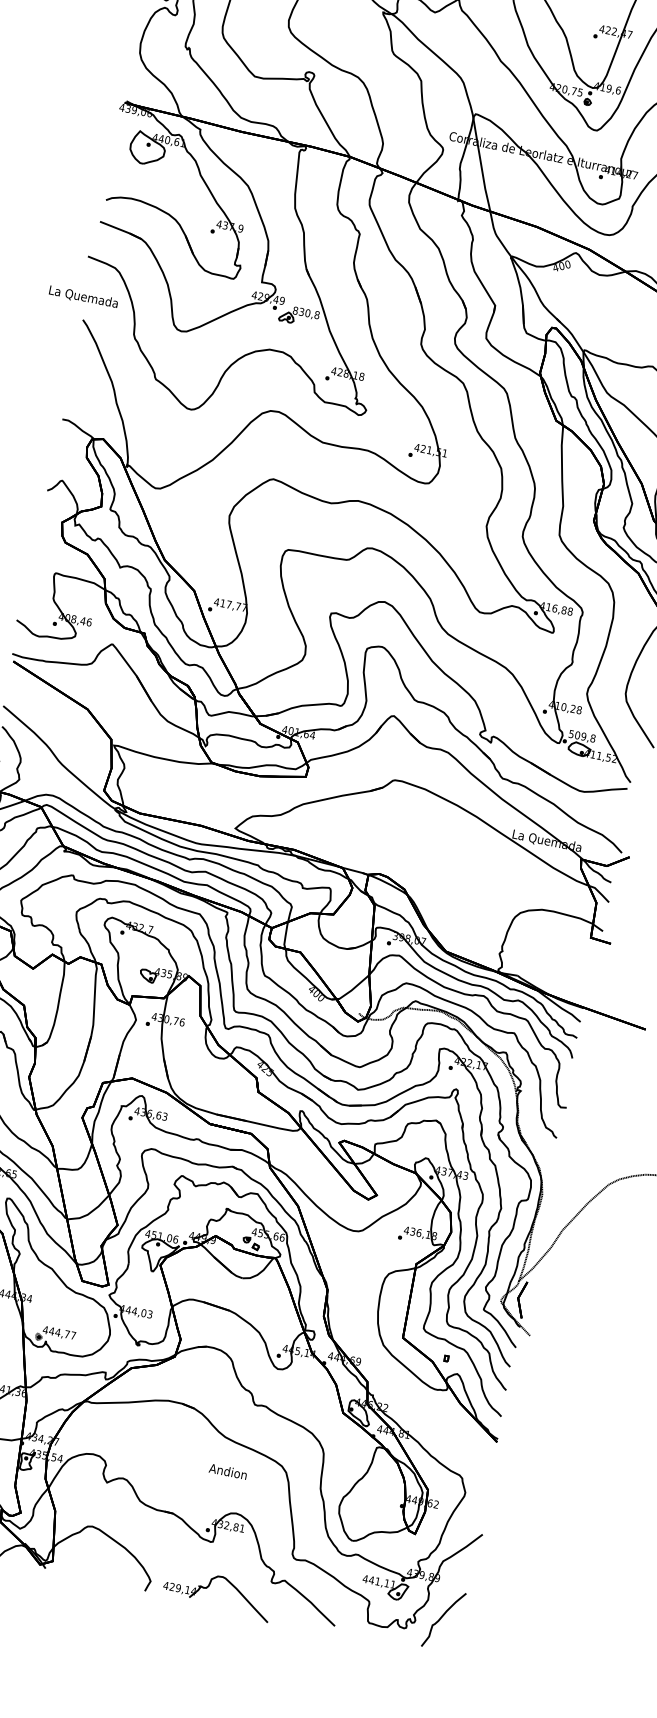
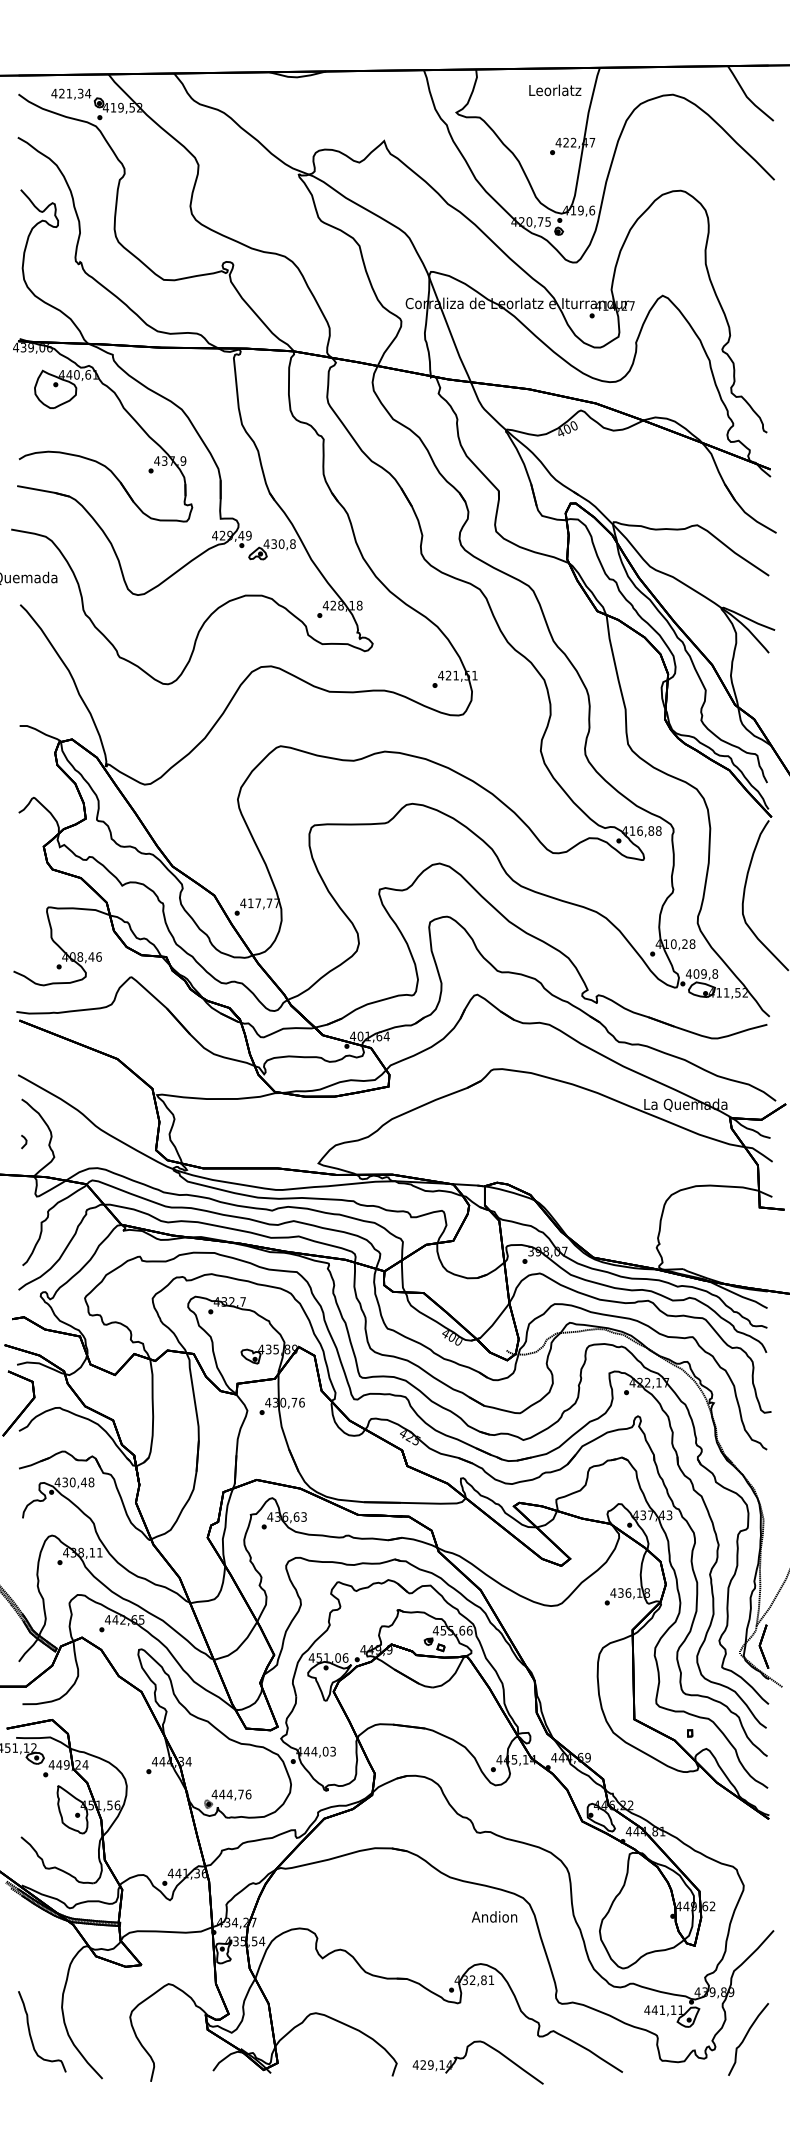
text: (295, 310) -> (266, 543), 830,8 -> 430,8
text: (571, 733) -> (688, 973), 509,8 -> 409,8
text: (73, 1335) -> (248, 1794), 444,77 -> 444,76
text: (228, 1471) -> (494, 1916), moved

